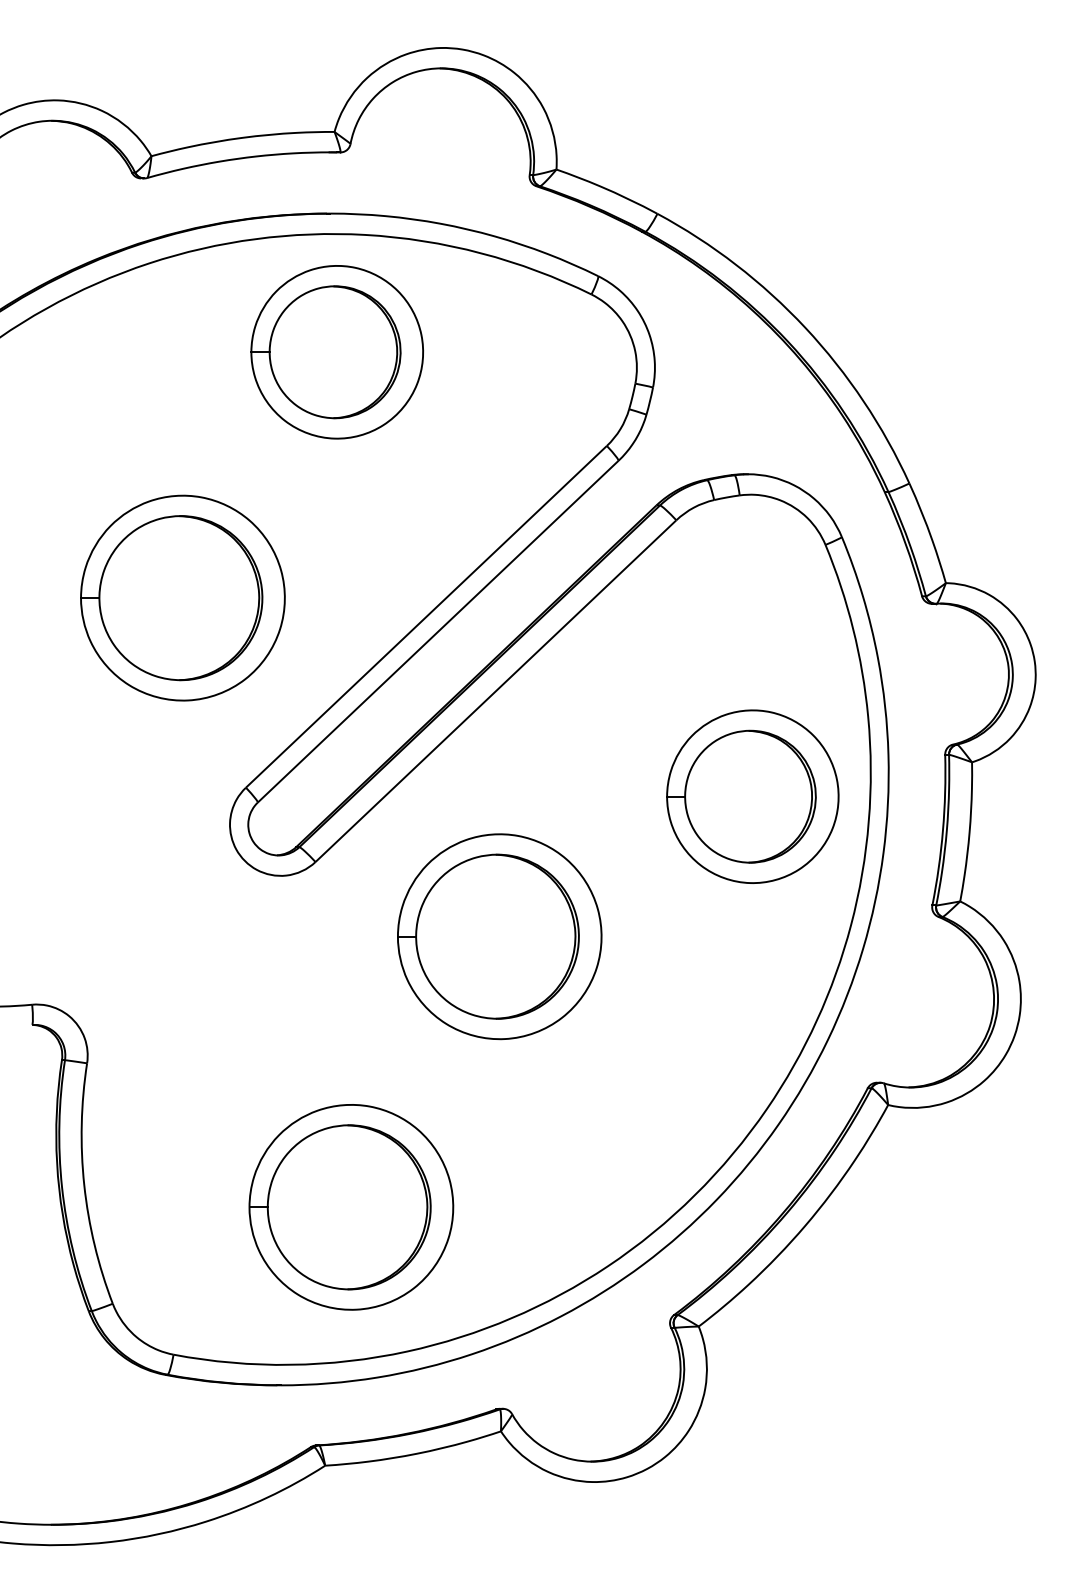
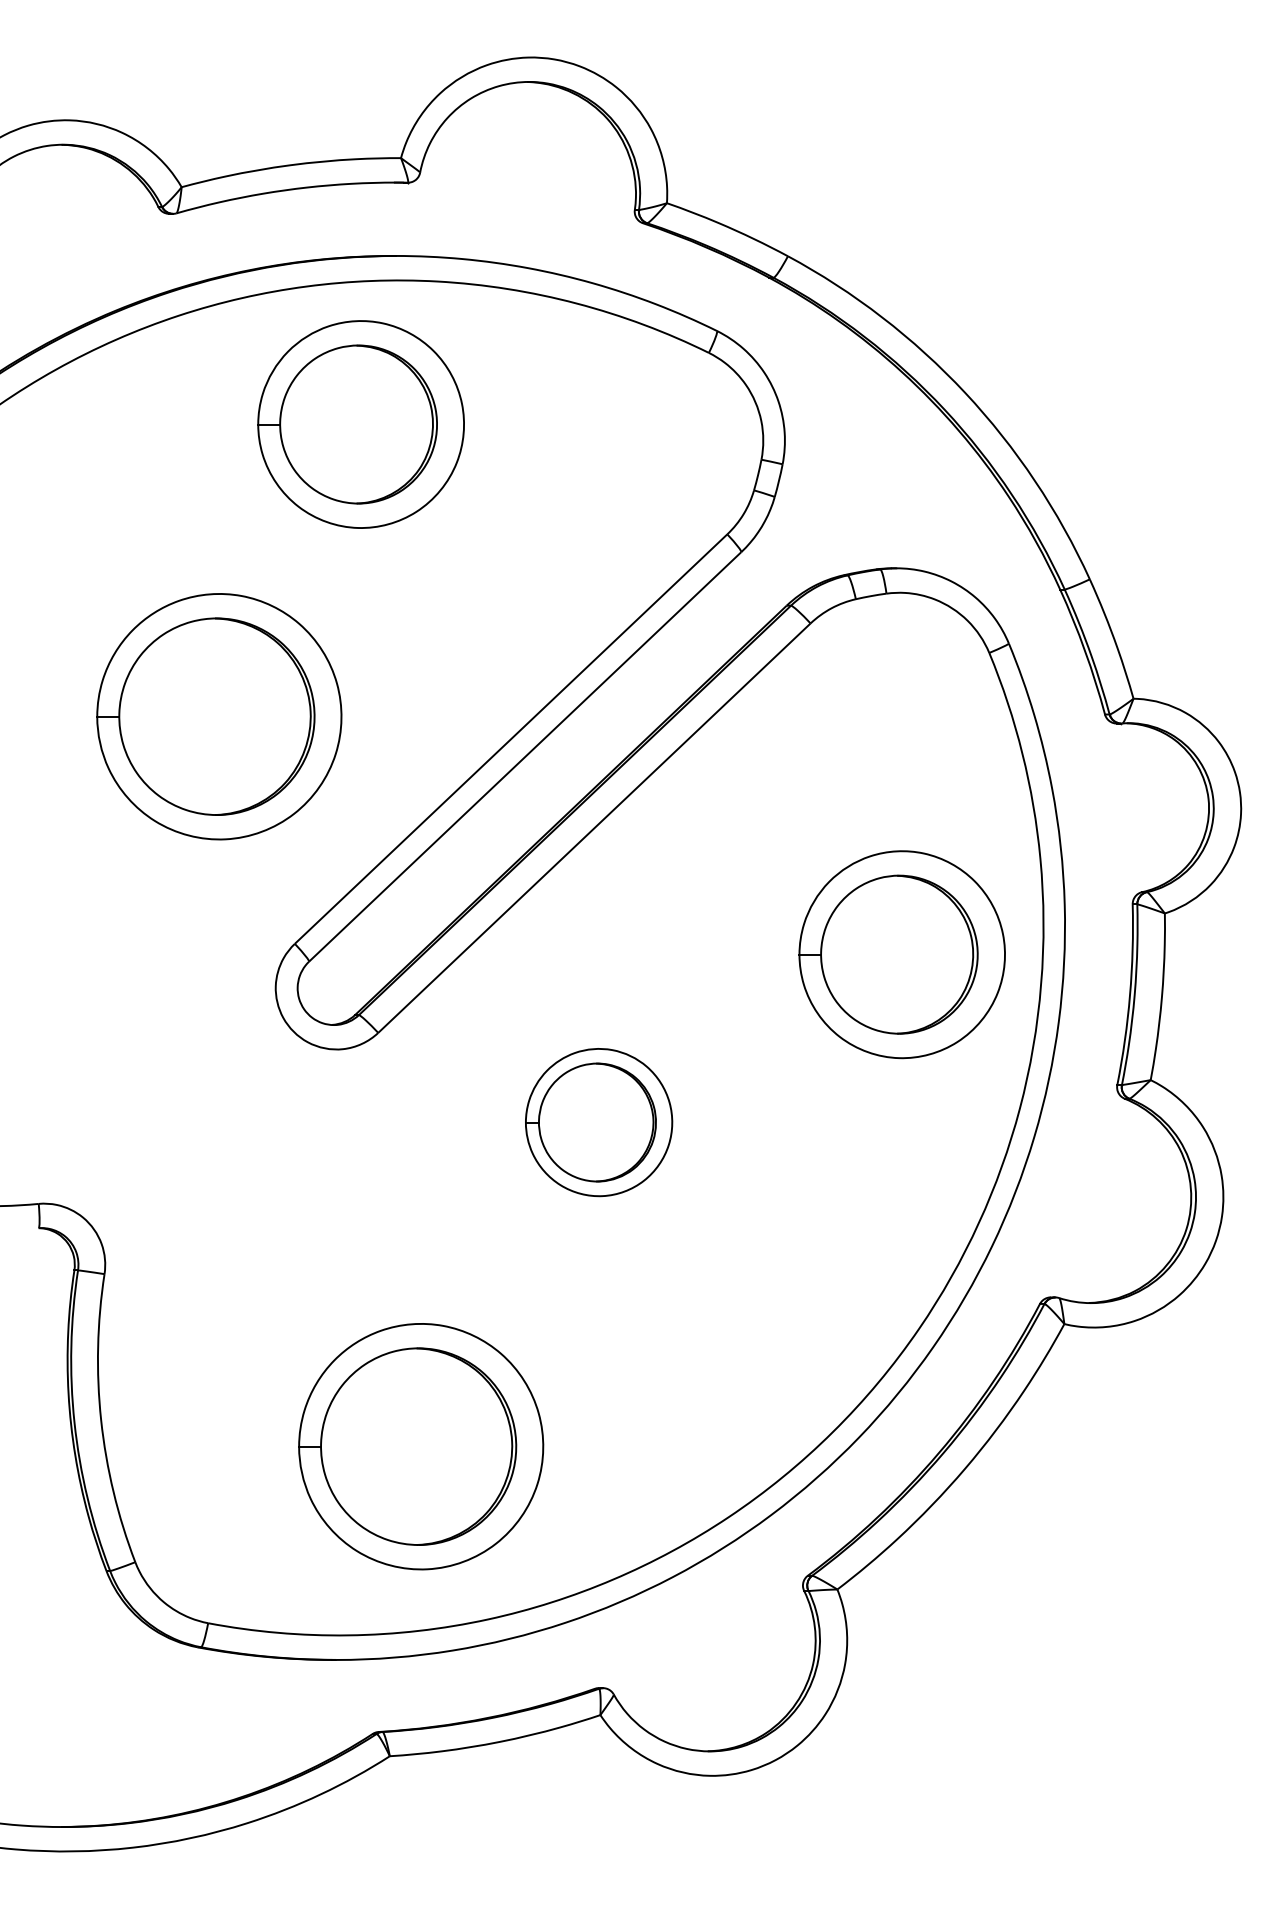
part: (336, 352) -> (360, 424), moved
part: (499, 936) -> (598, 1122), size x0.6

